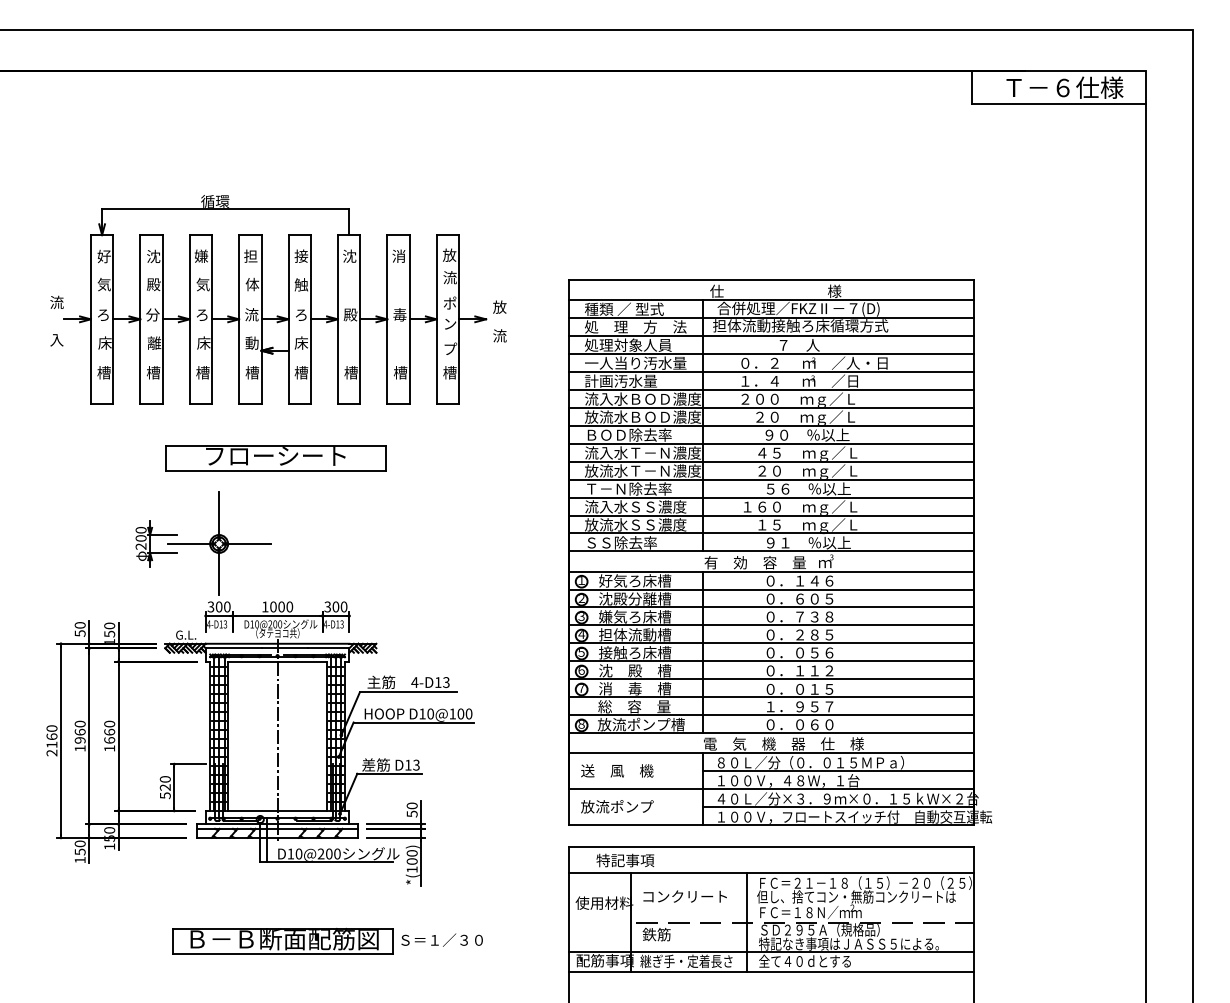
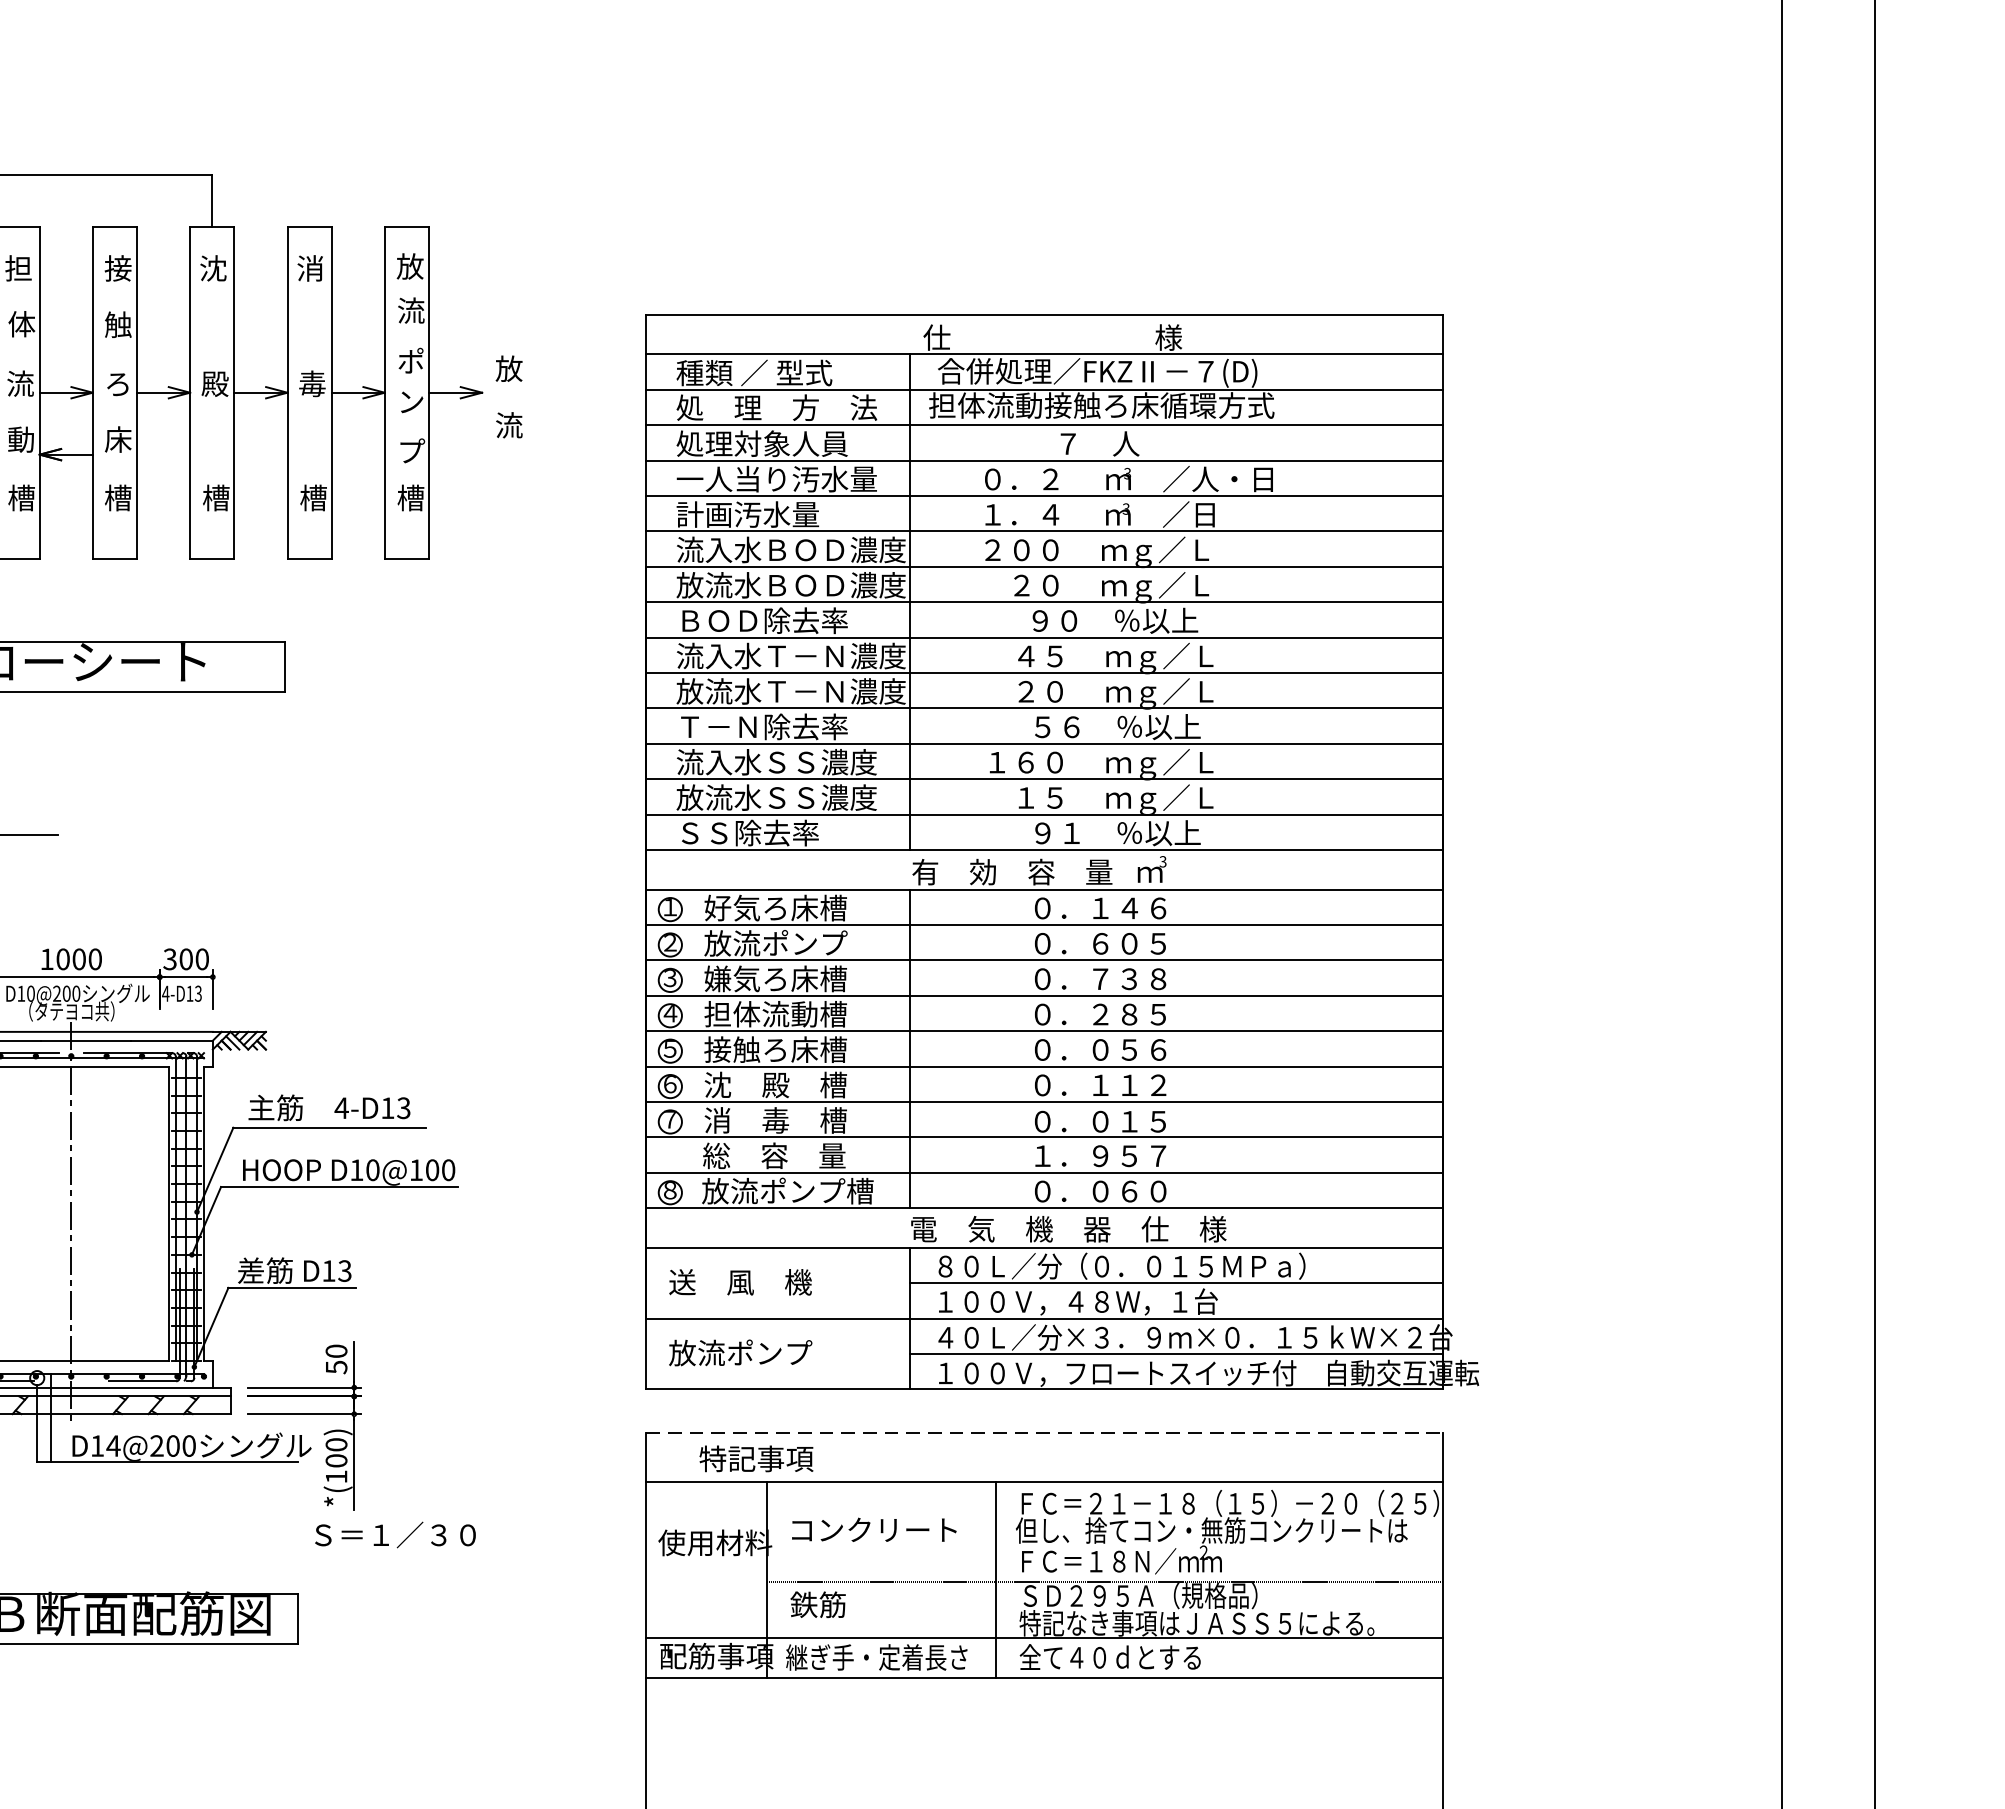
text: (635, 598) -> (776, 942), 沈殿分離槽 -> 放流ポンプ
line: (772, 847) -> (1046, 1433), solid -> dashed
text: (298, 853) -> (112, 1445), D10@200 -> D14@200
text: (441, 939) -> (394, 1533), moved

